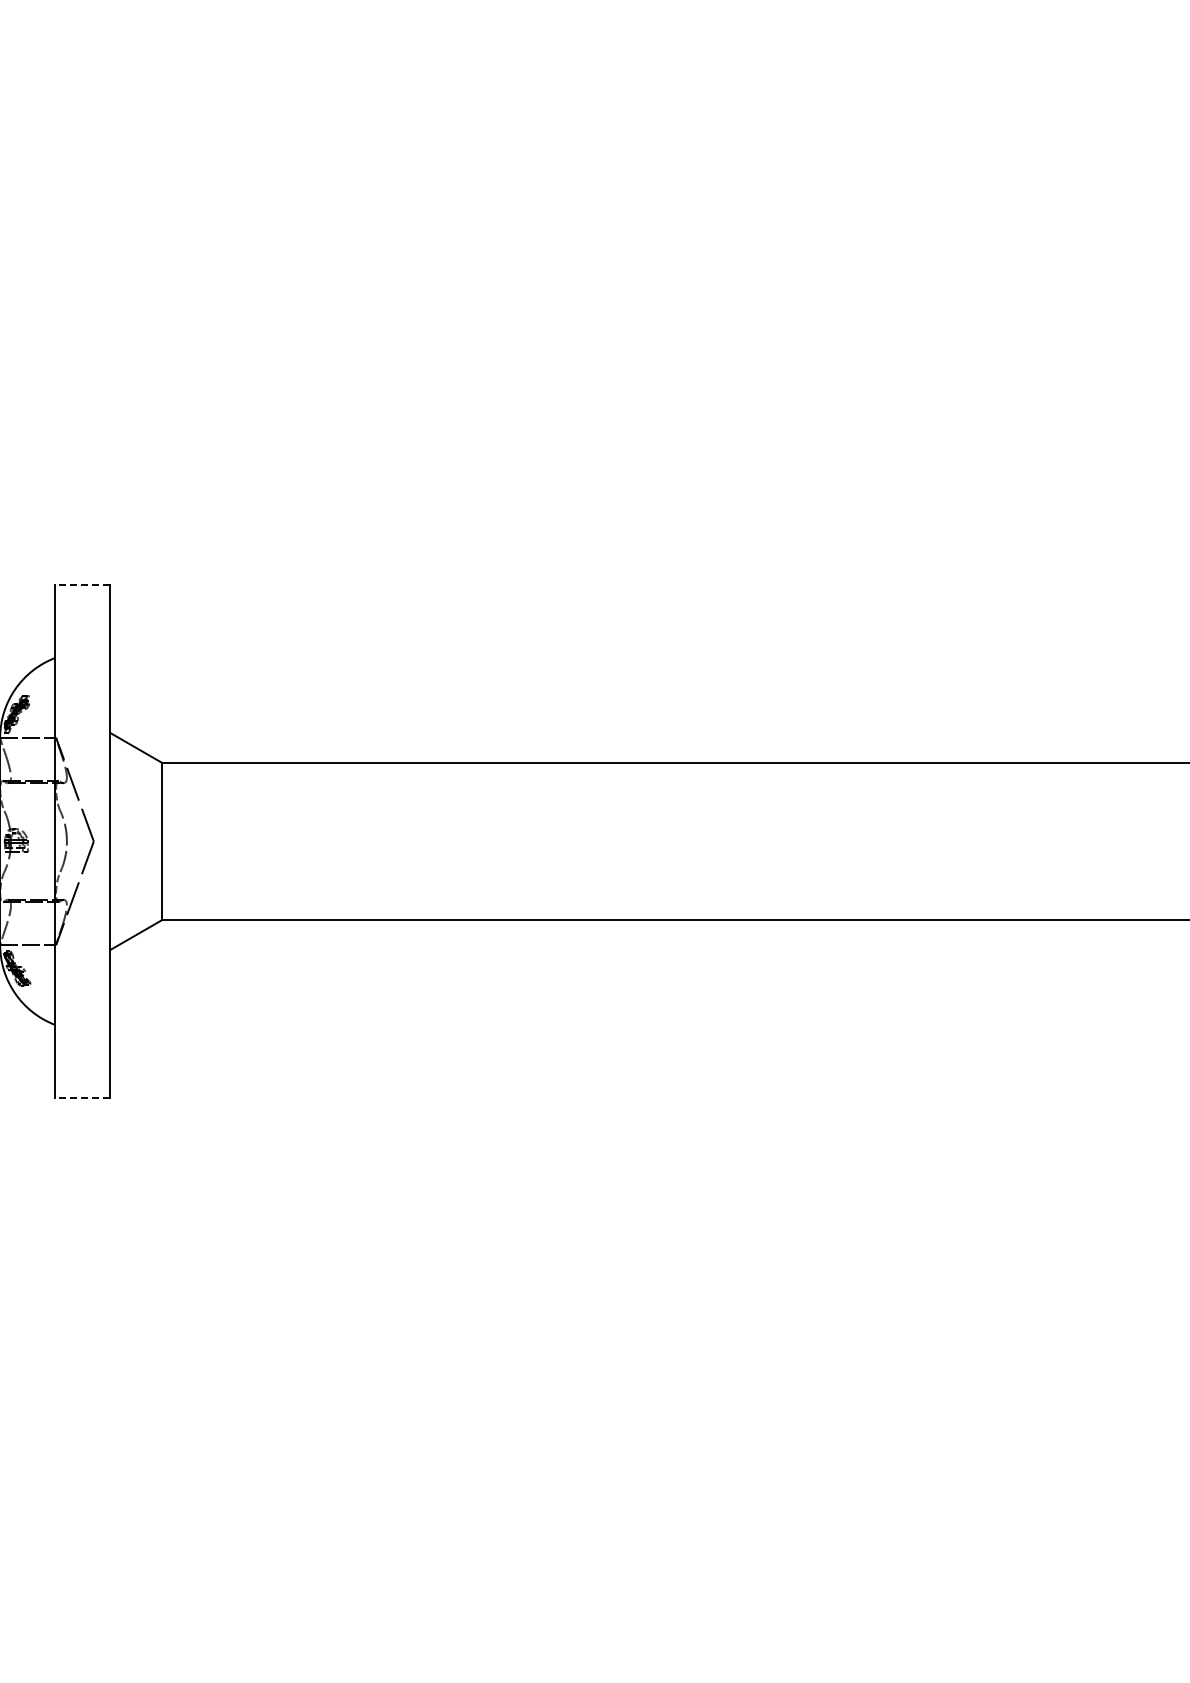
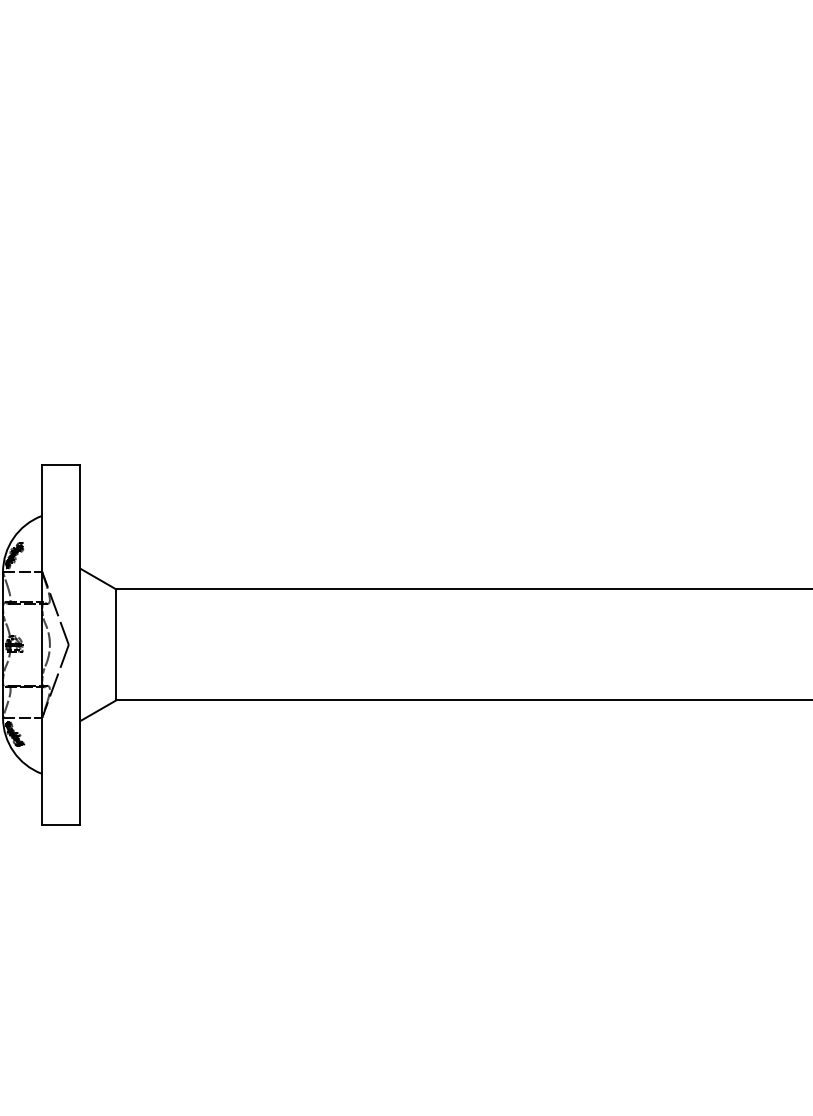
line: (82, 584) -> (60, 464), dashed -> solid
line: (82, 1098) -> (60, 825), dashed -> solid

